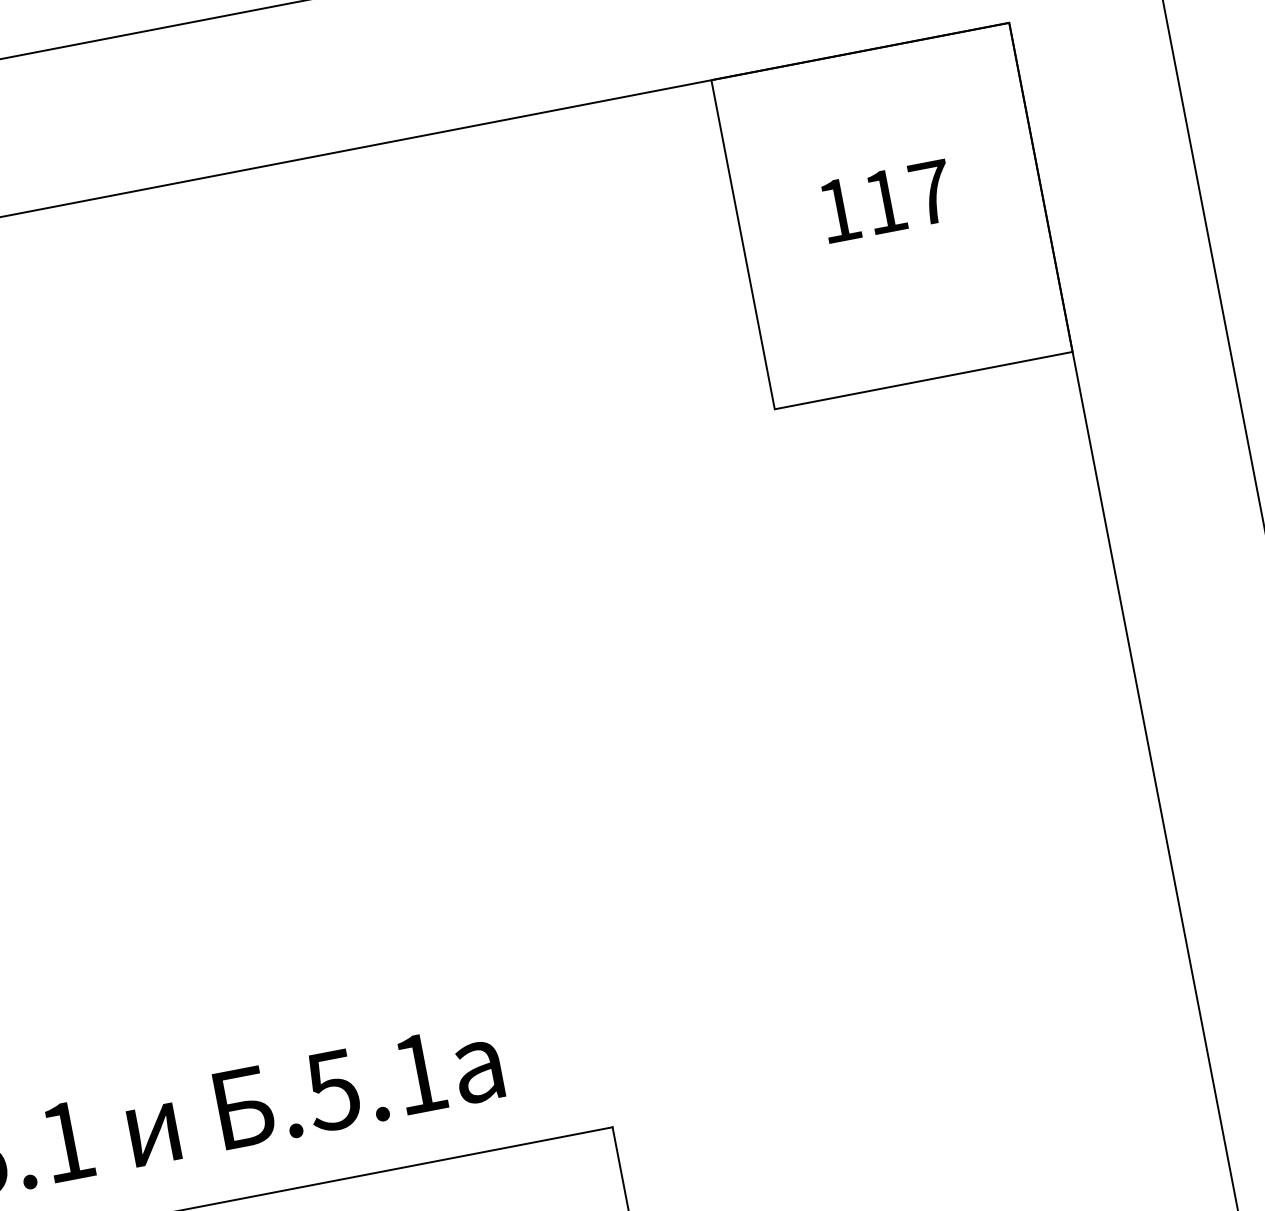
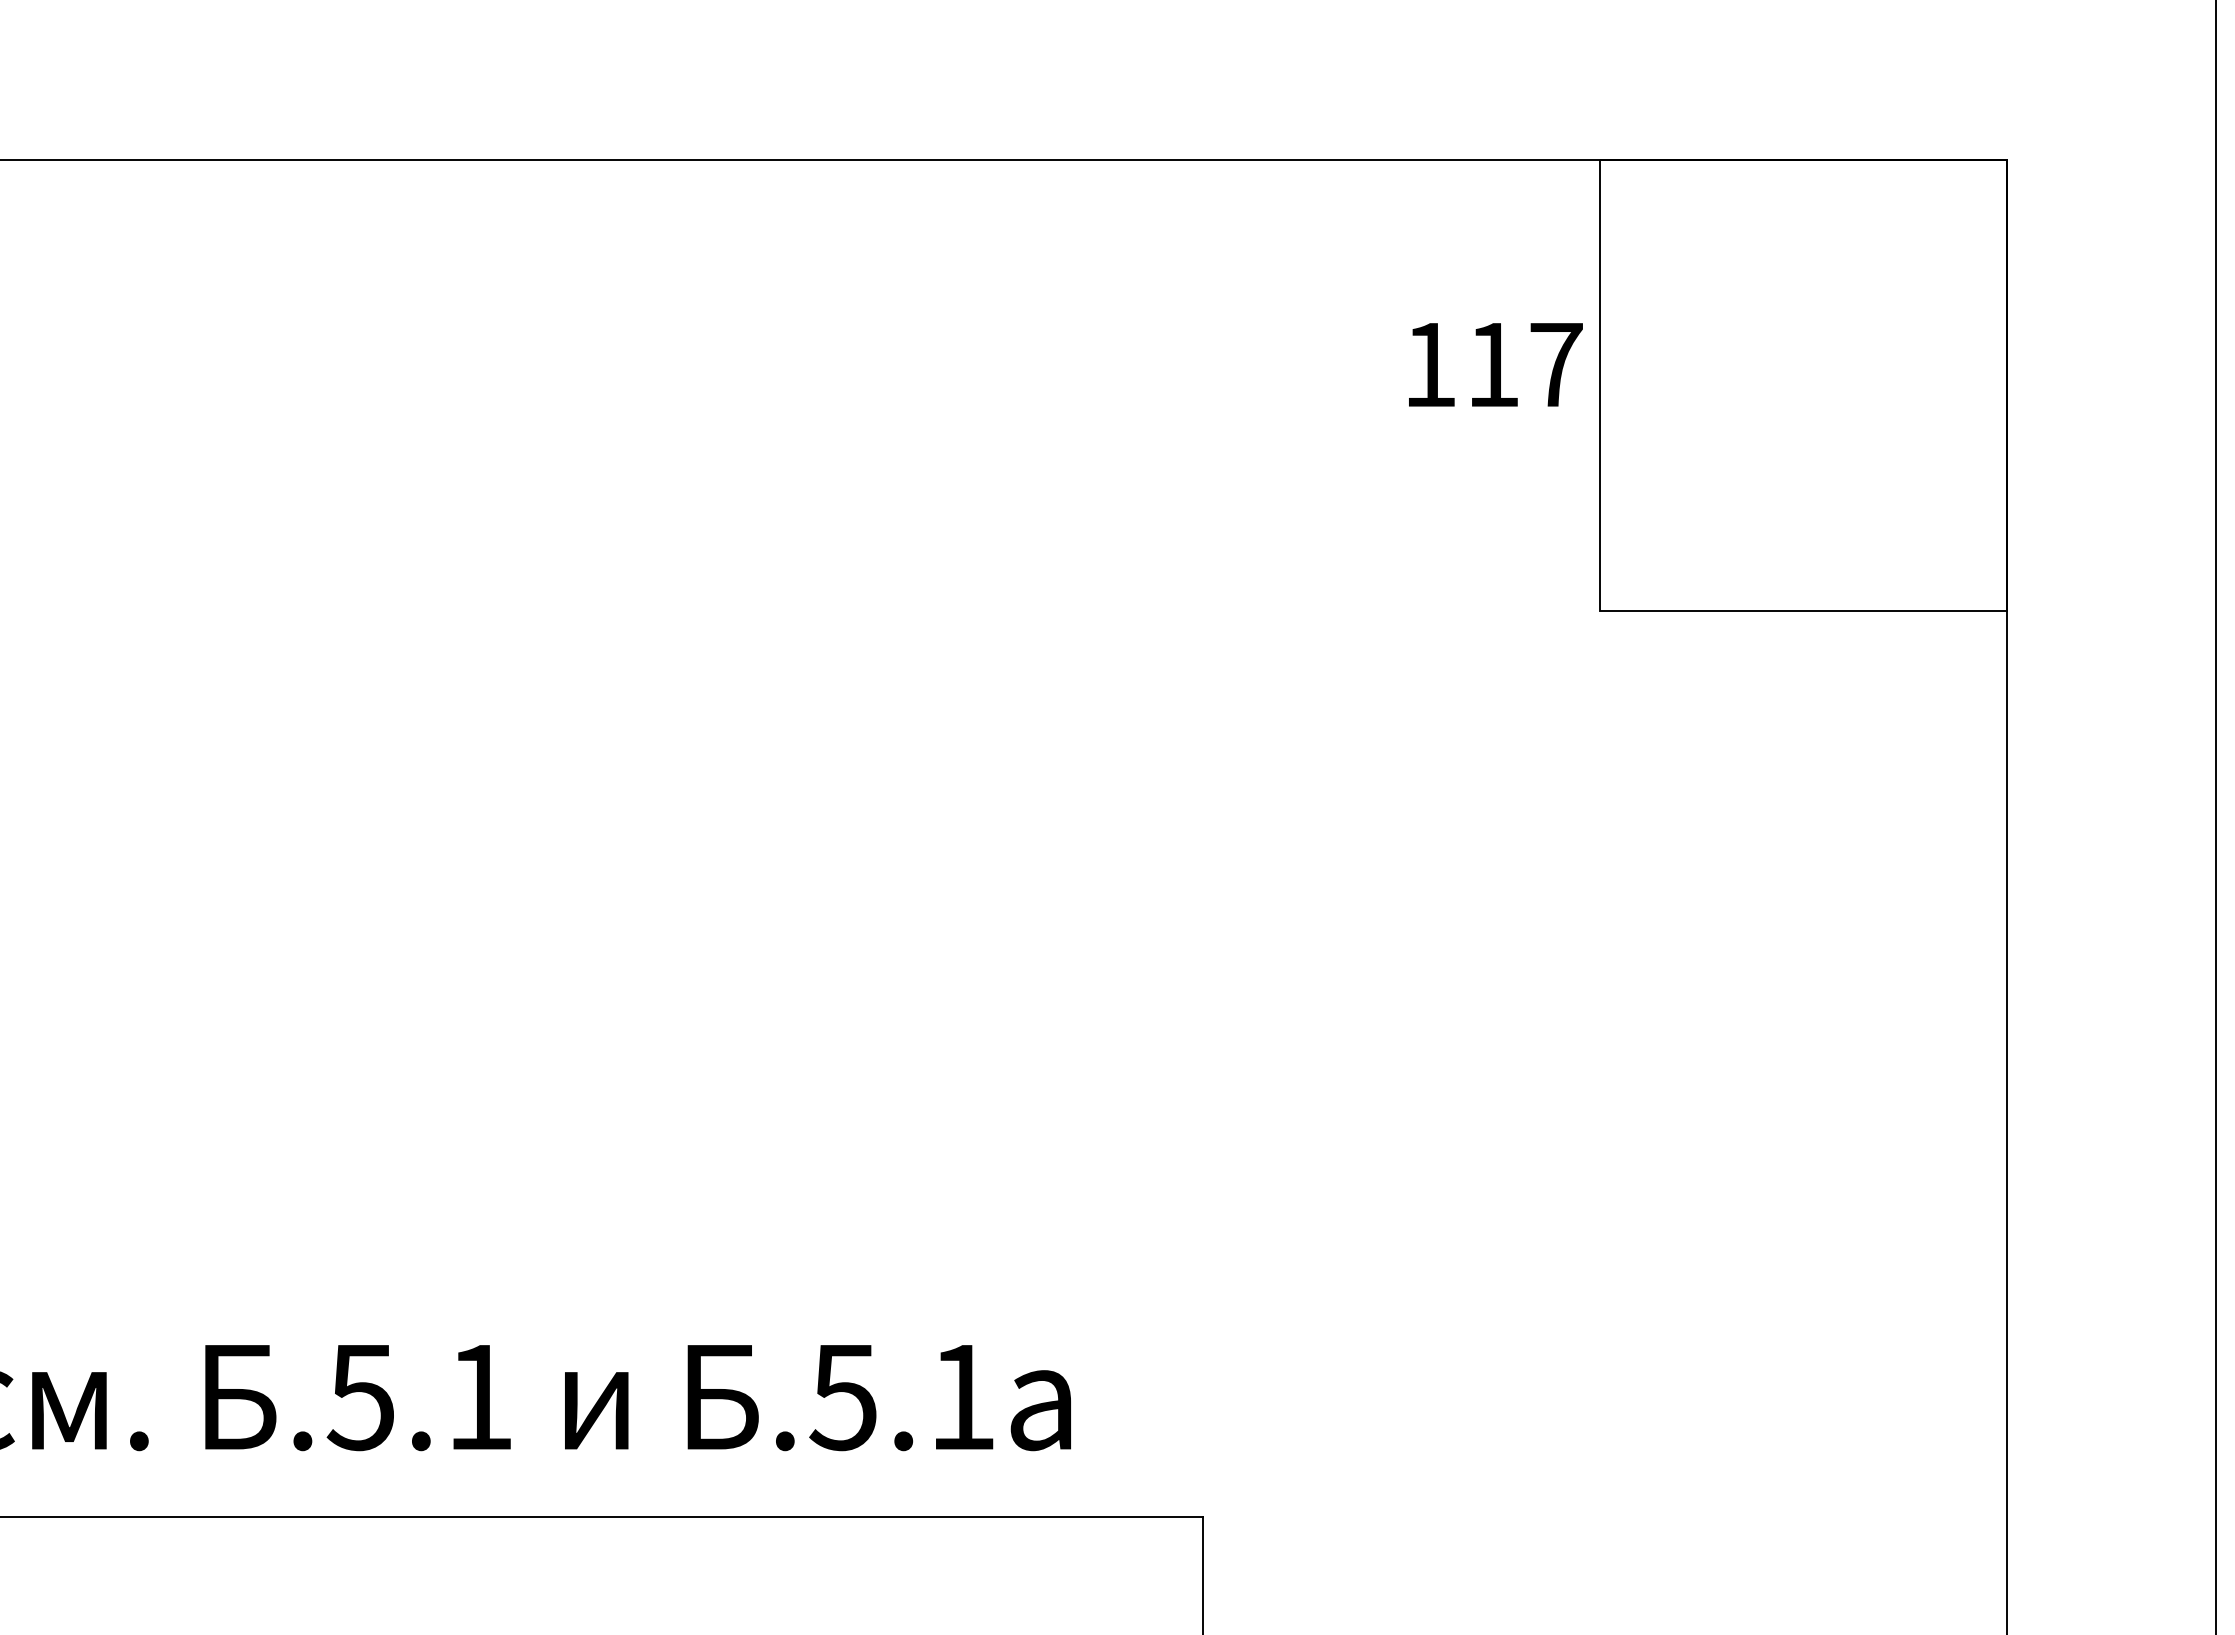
text: (886, 201) -> (1495, 364), moved

